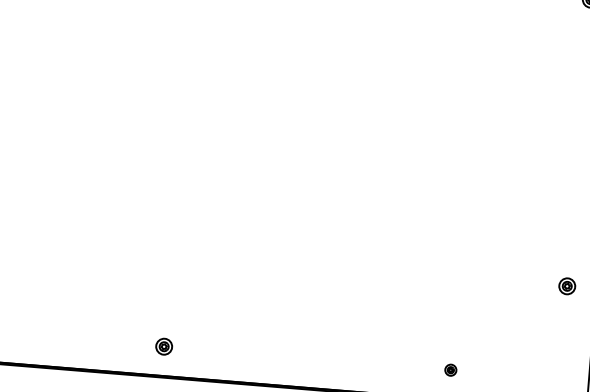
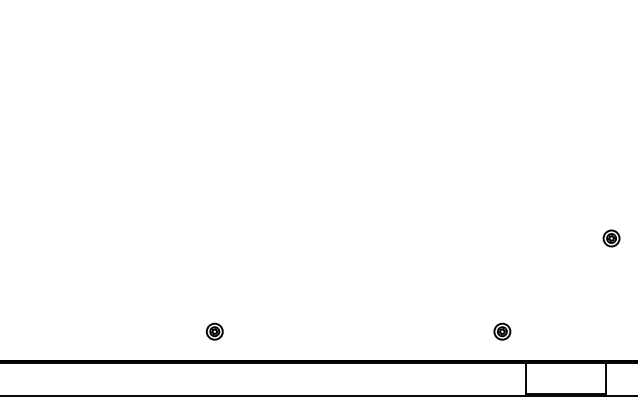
part: (450, 370) -> (502, 331), size x1.43

